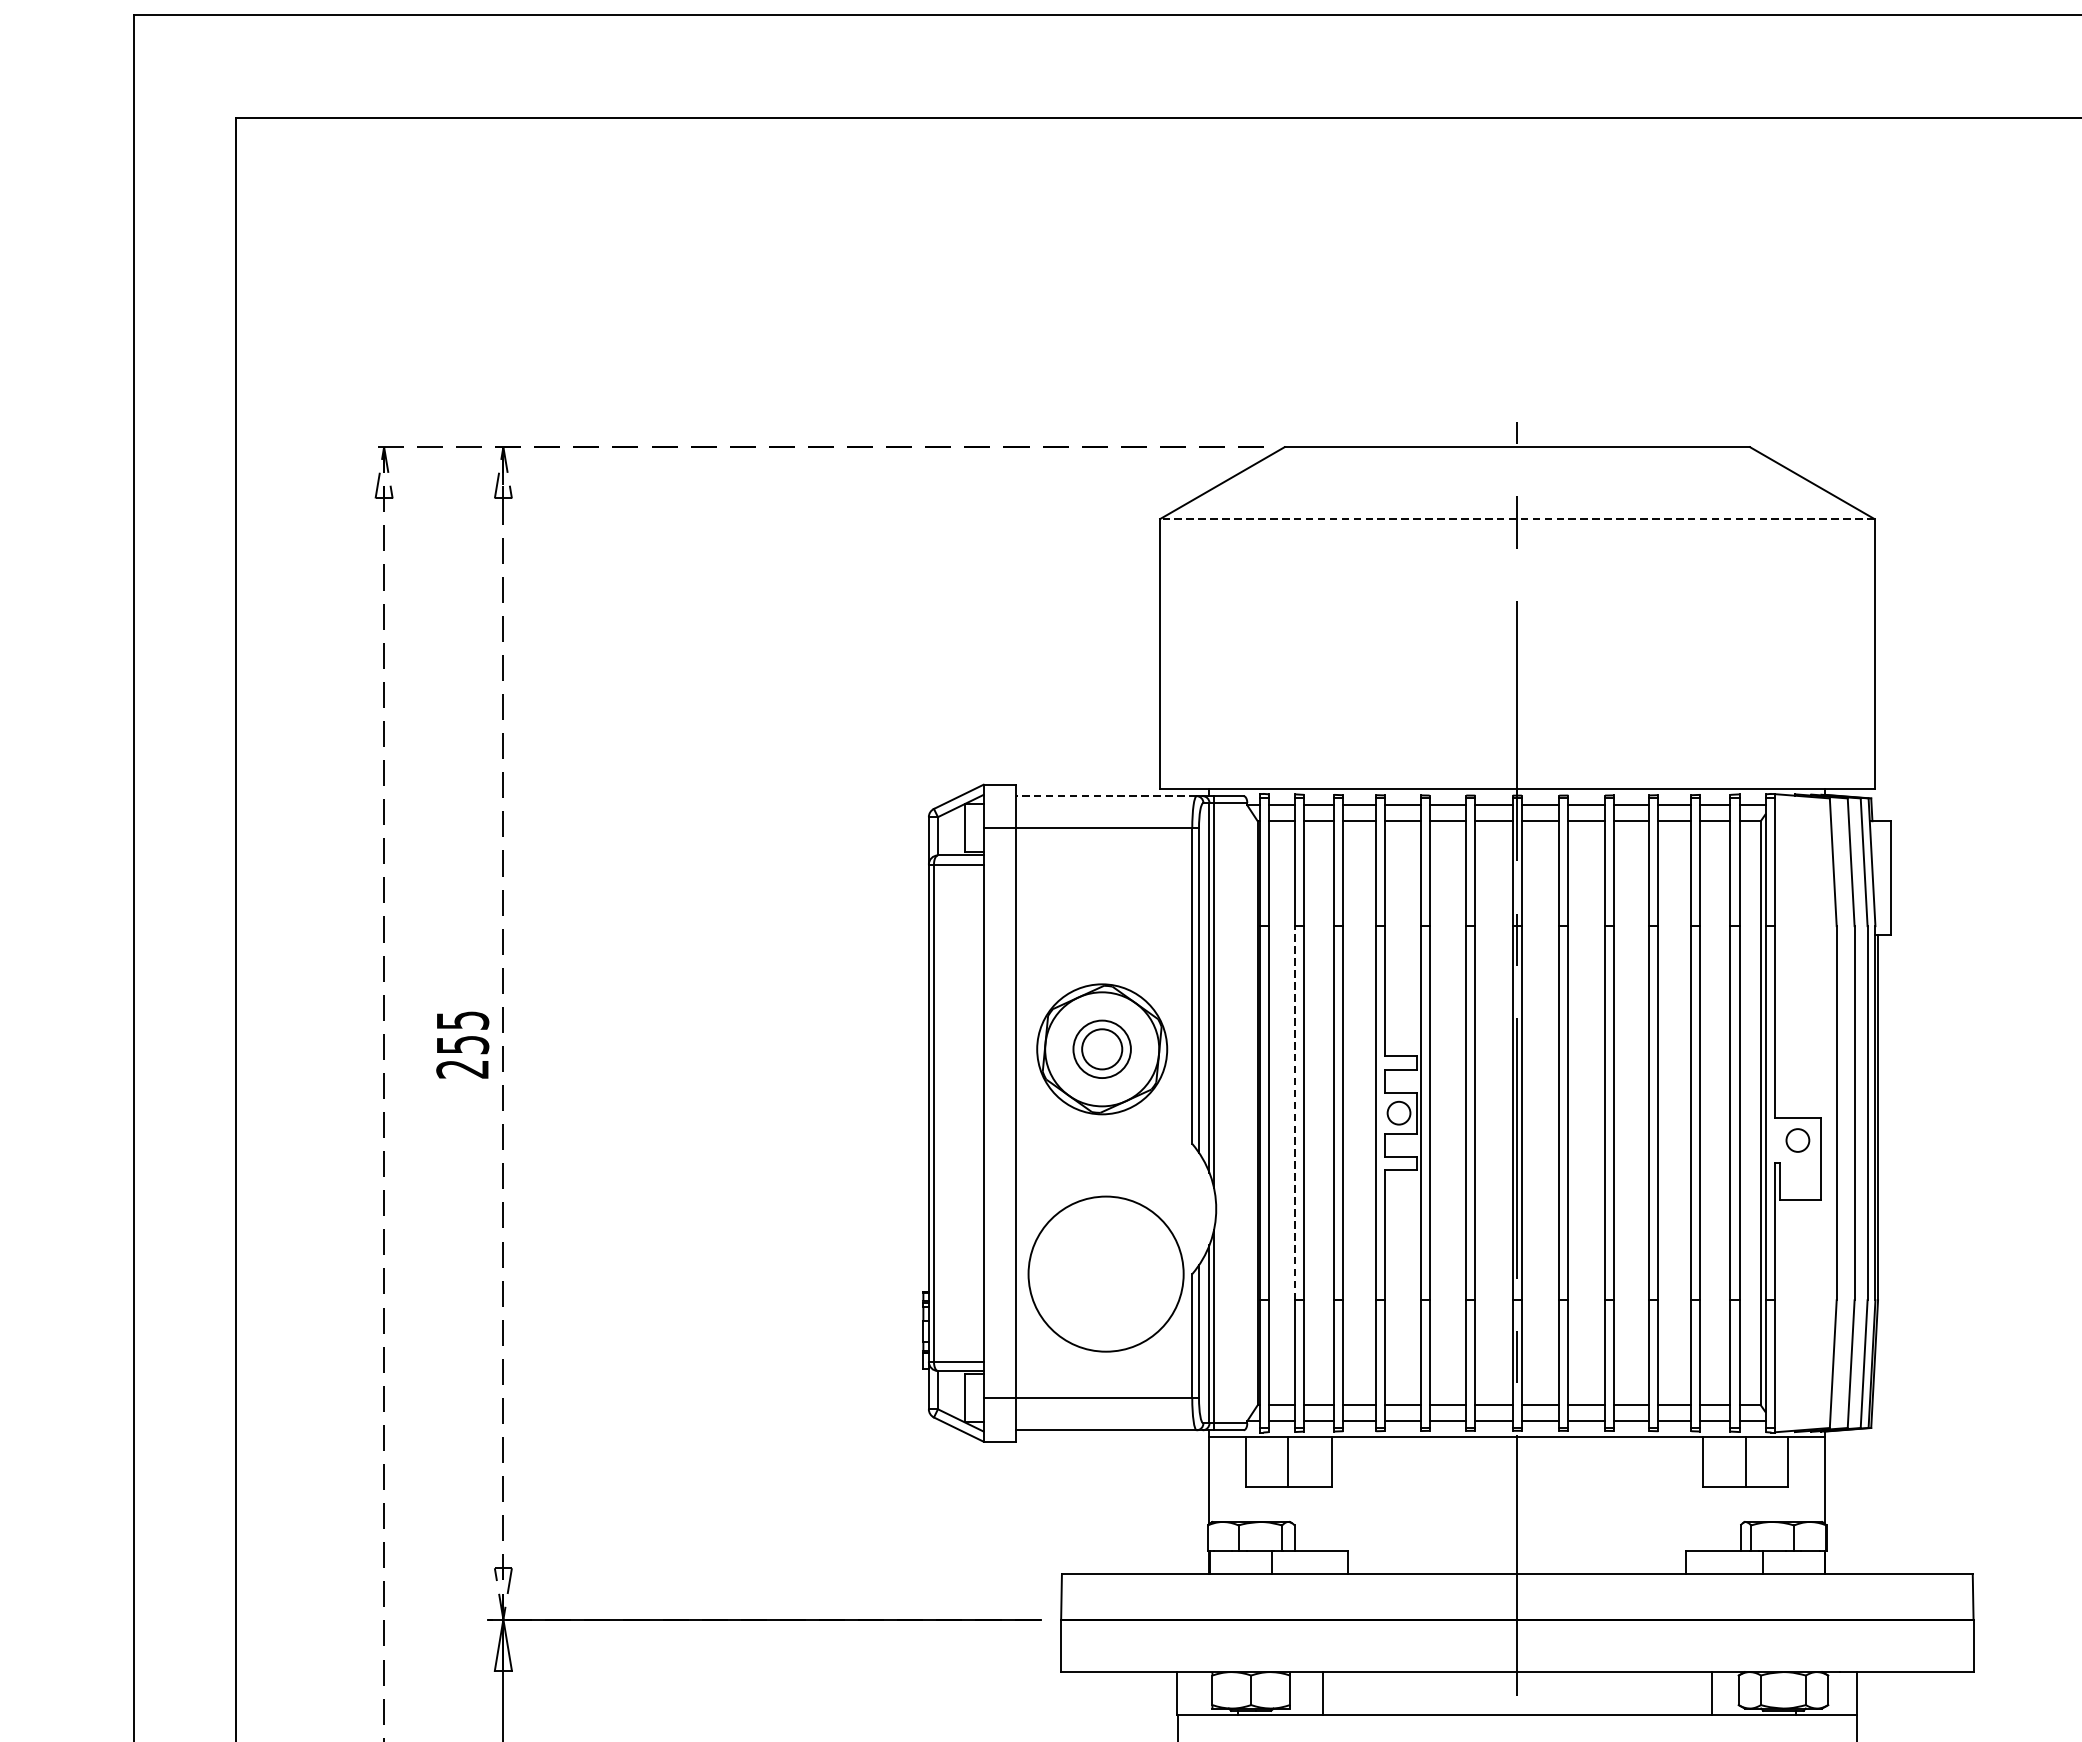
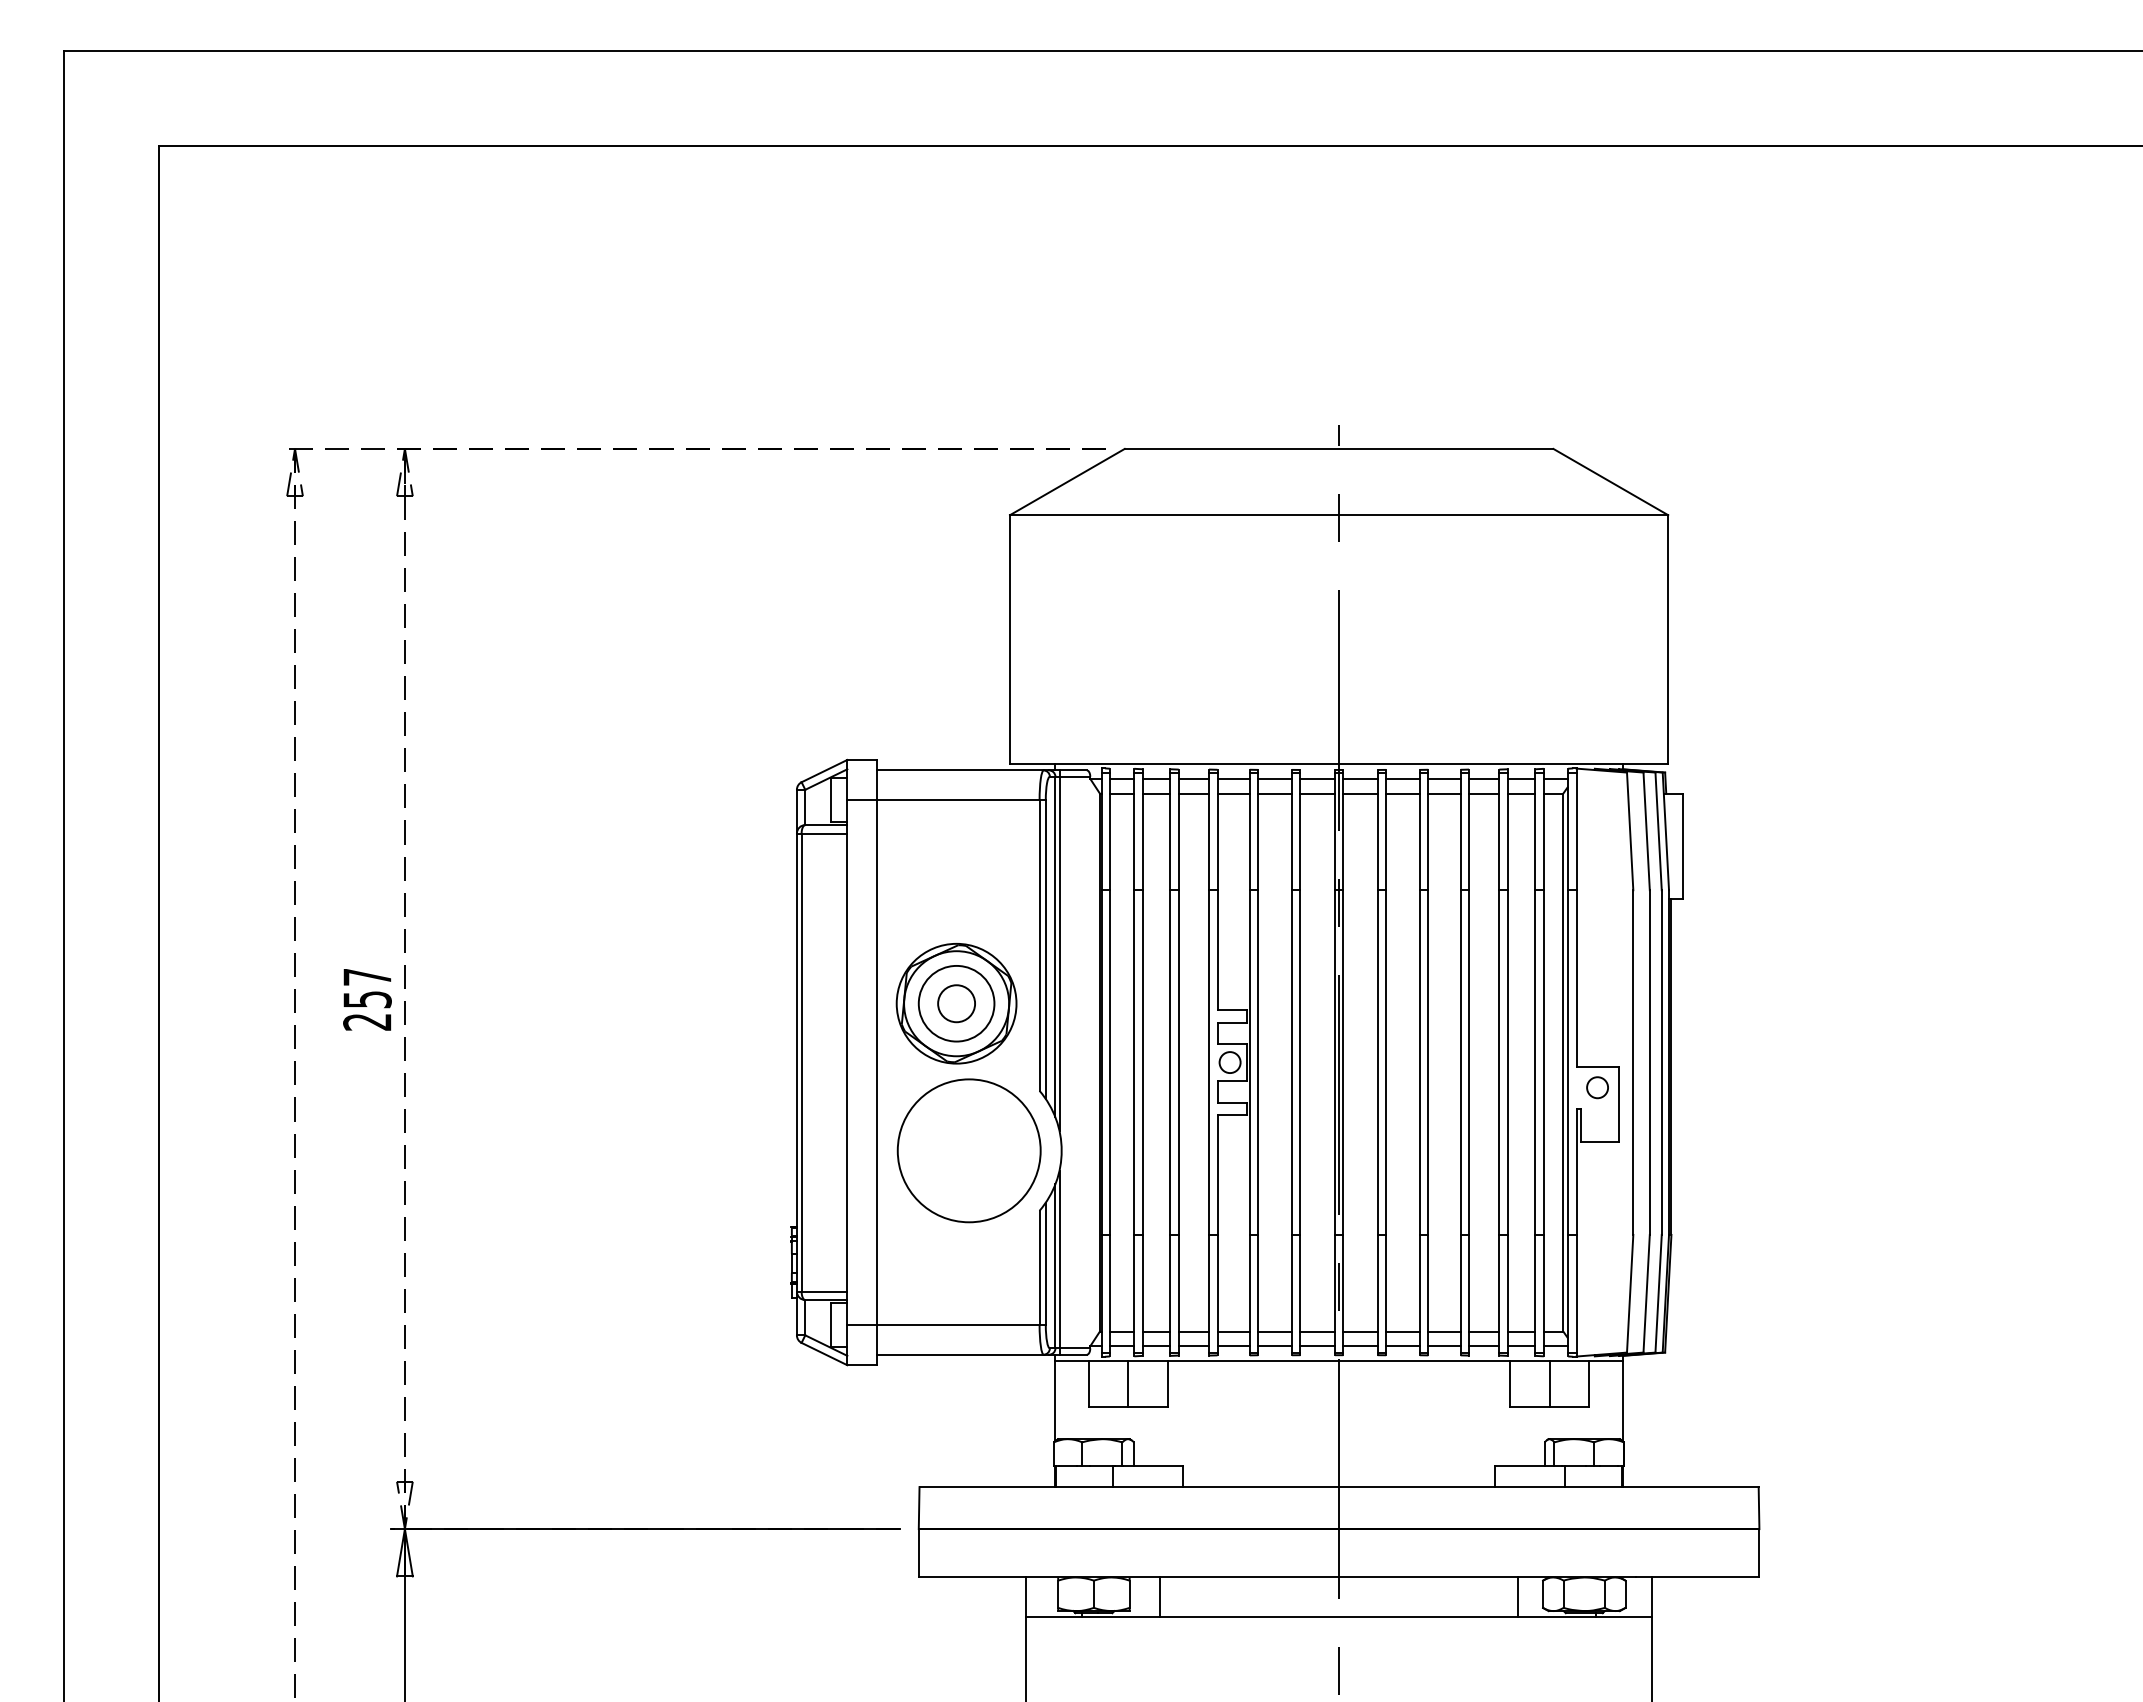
line: (1516, 519) -> (1338, 515), dashed -> solid
line: (1105, 796) -> (959, 770), dashed -> solid
text: (462, 1020) -> (367, 977), 255 -> 257
circle: (1102, 1049) -> (956, 1003), size x1.43
line: (1295, 1113) -> (1134, 1062), dashed -> solid
circle: (1105, 1273) -> (968, 1150), moved

